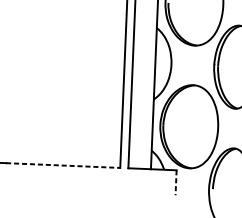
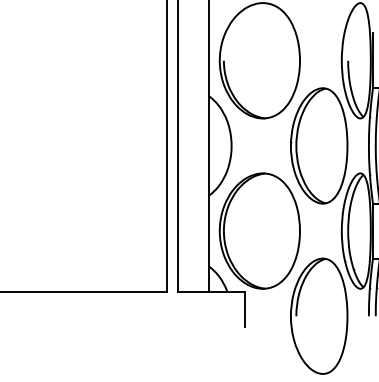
line: (63, 165) -> (87, 292), dashed -> solid
line: (175, 183) -> (244, 310), dashed -> solid

